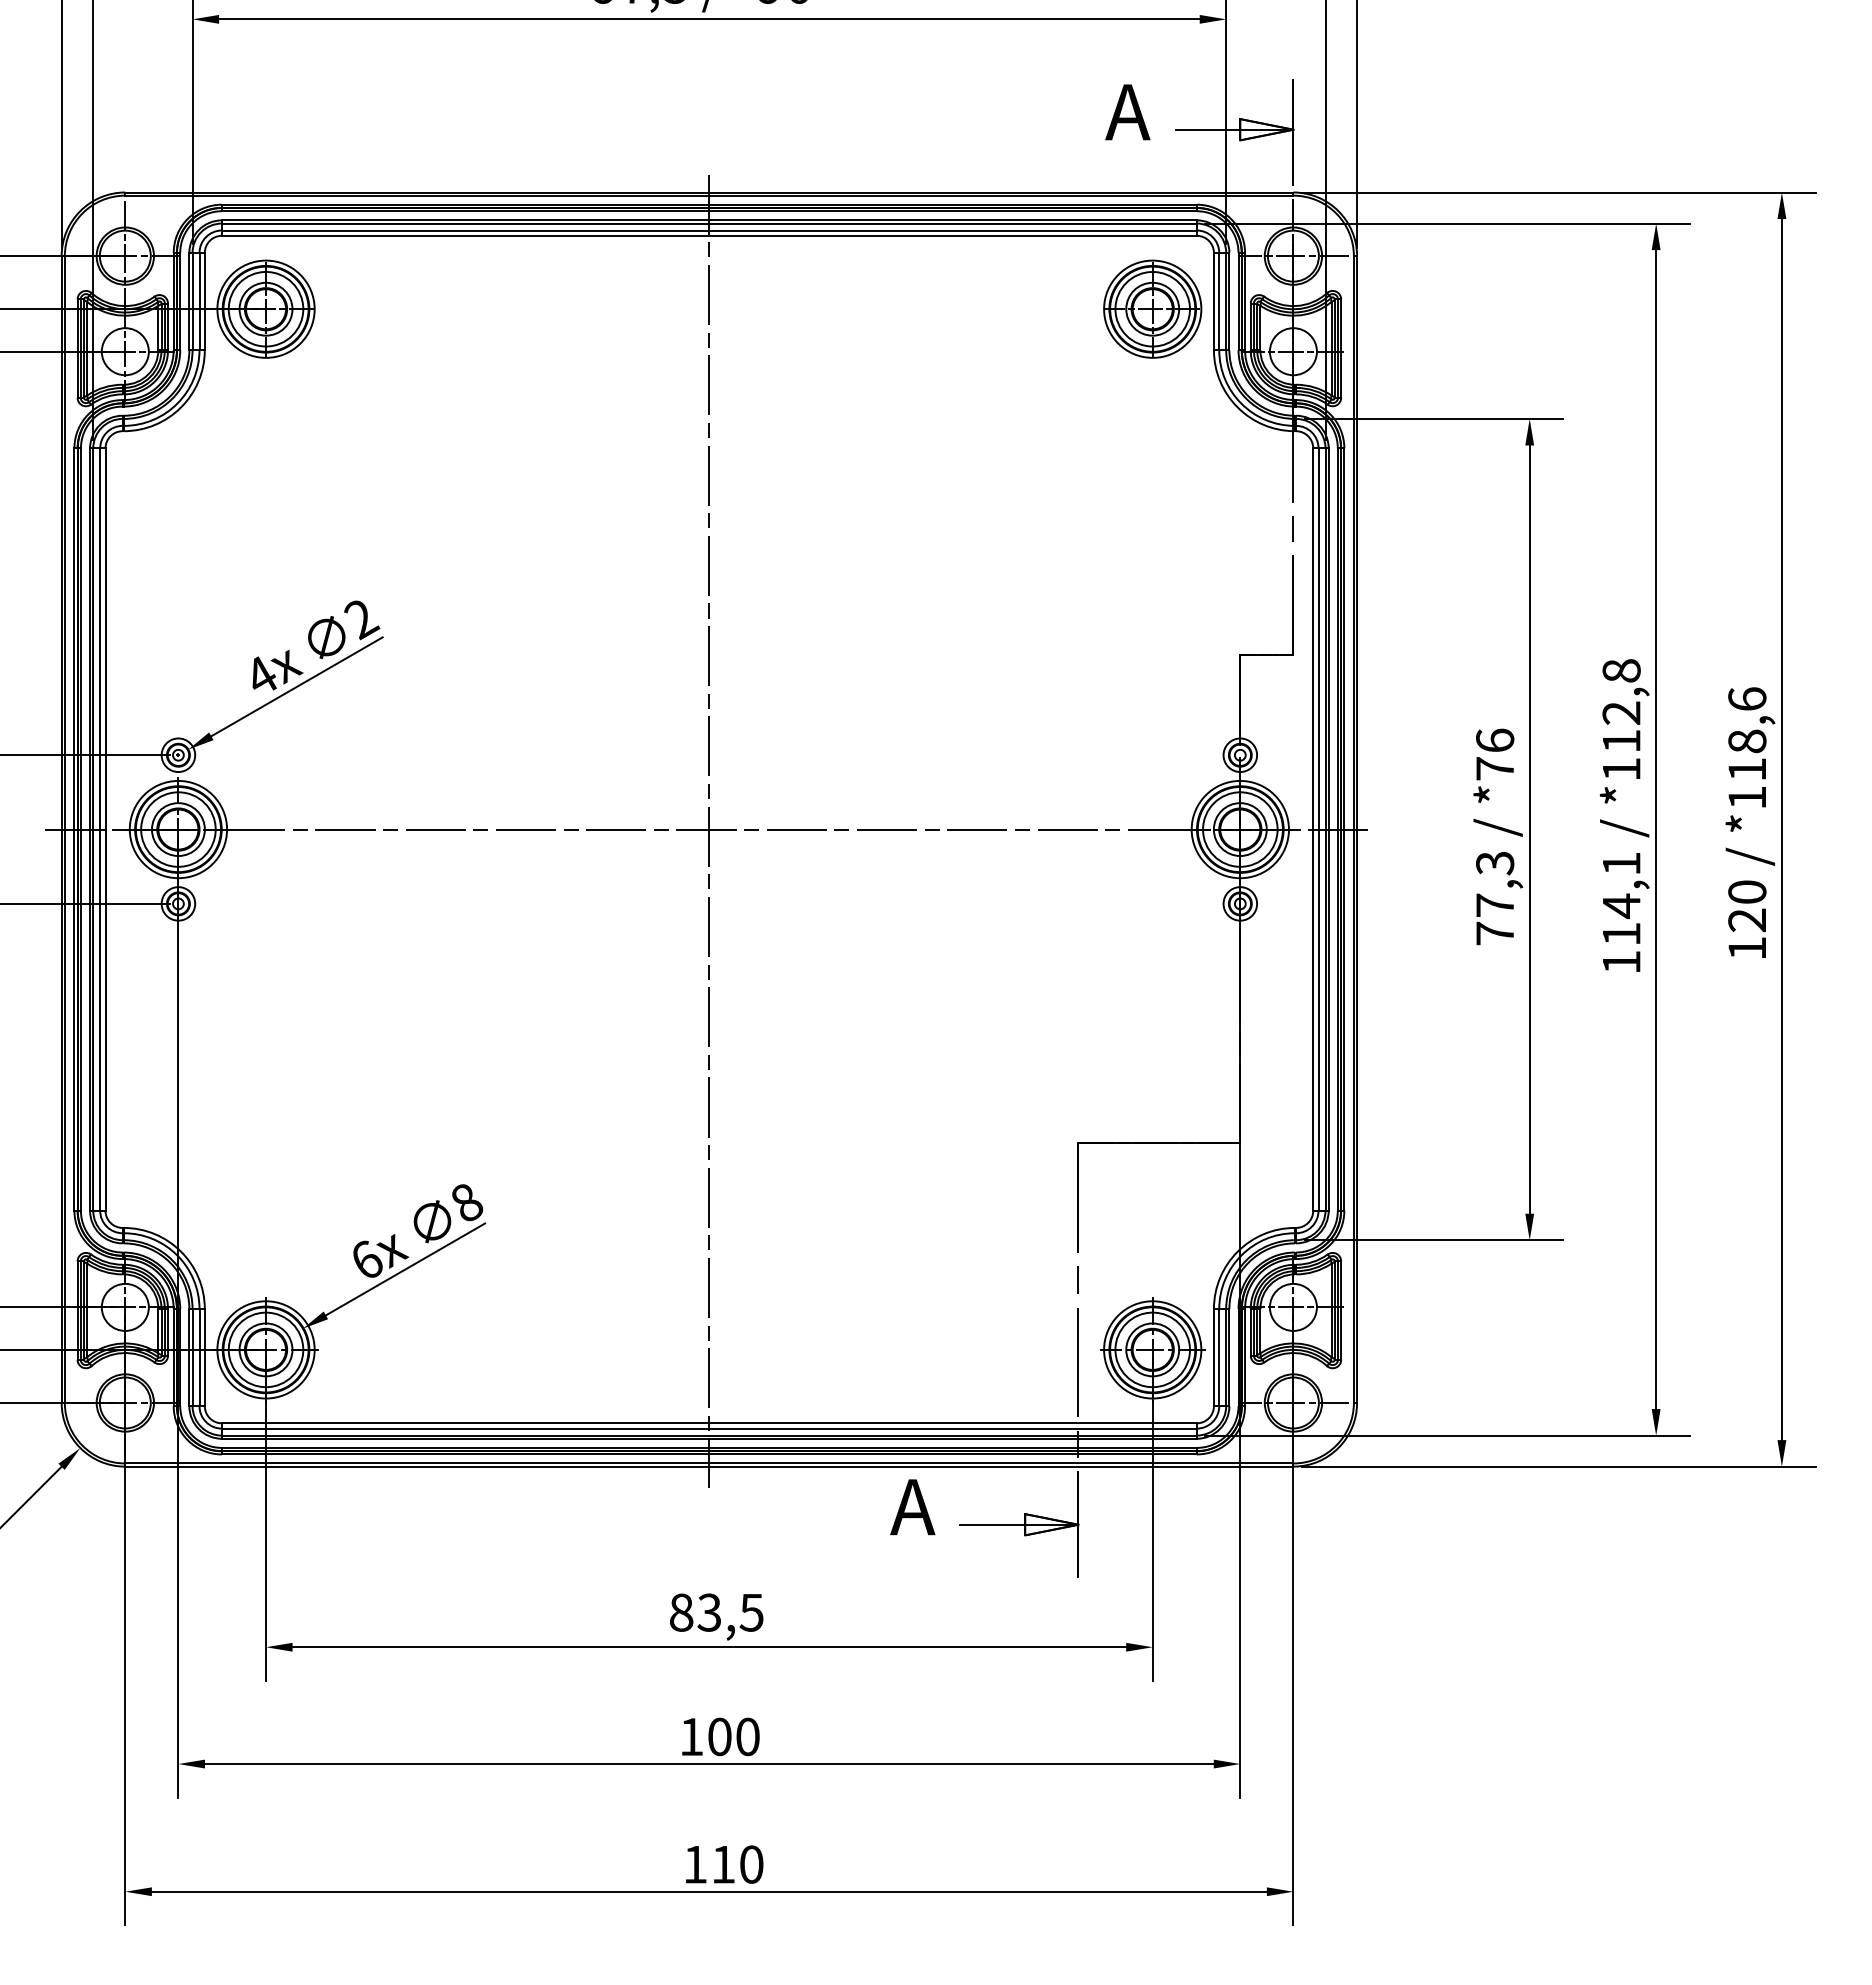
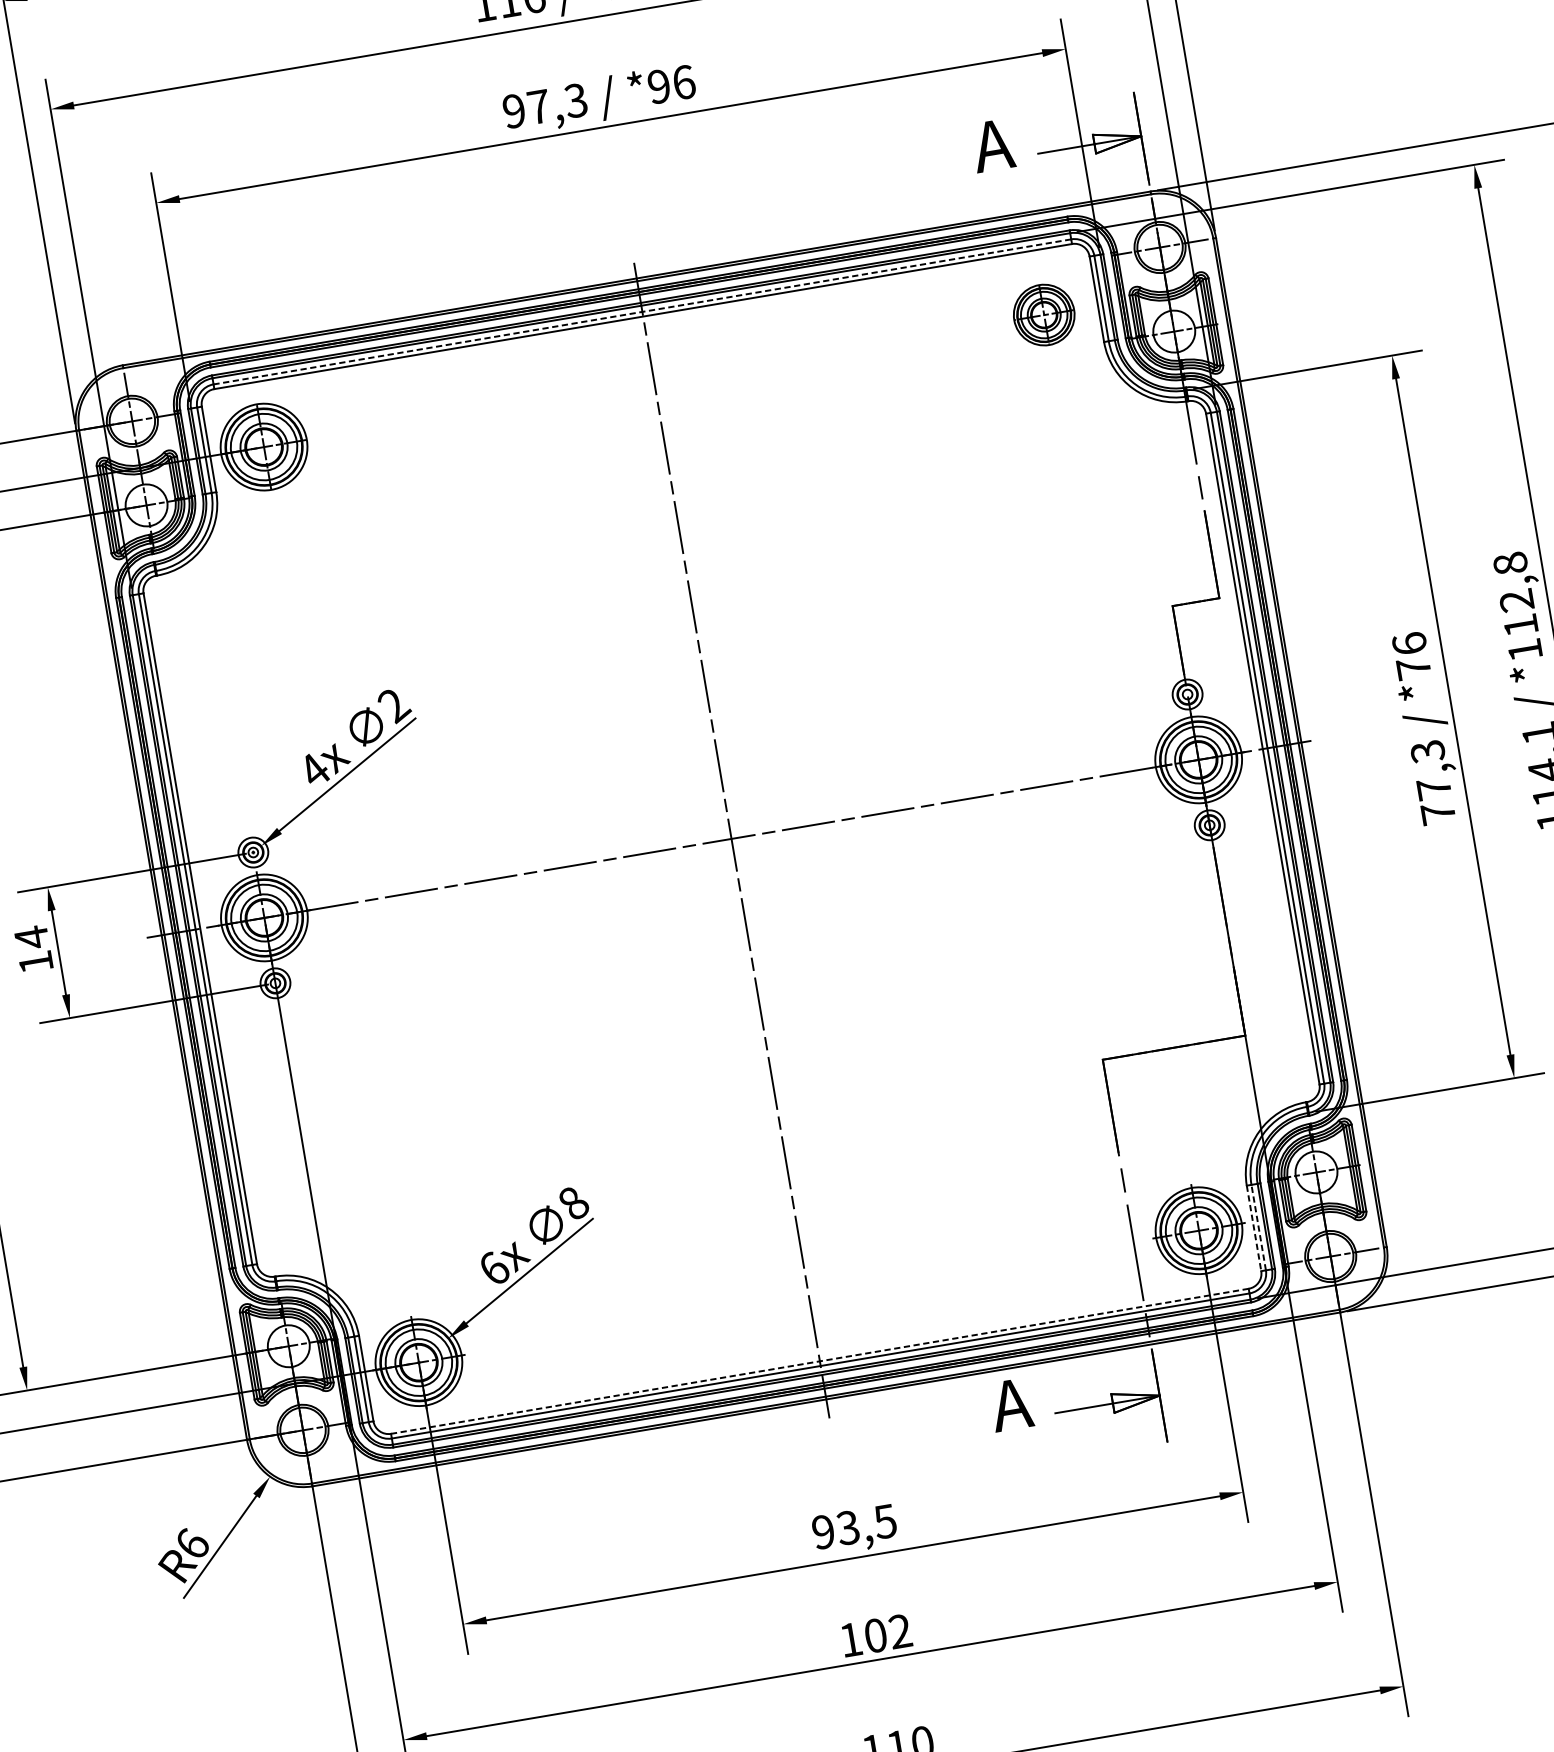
line: (708, 230) -> (641, 311), solid -> dashed
part: (1152, 308) -> (1043, 314), size x0.7
line: (1213, 1357) -> (1253, 1228), solid -> dashed
line: (1219, 1357) -> (1258, 1227), solid -> dashed
line: (708, 1423) -> (819, 1361), solid -> dashed
text: (681, 1612) -> (823, 1531), 83,5 -> 93,5
text: (747, 1736) -> (900, 1631), 100 -> 102

